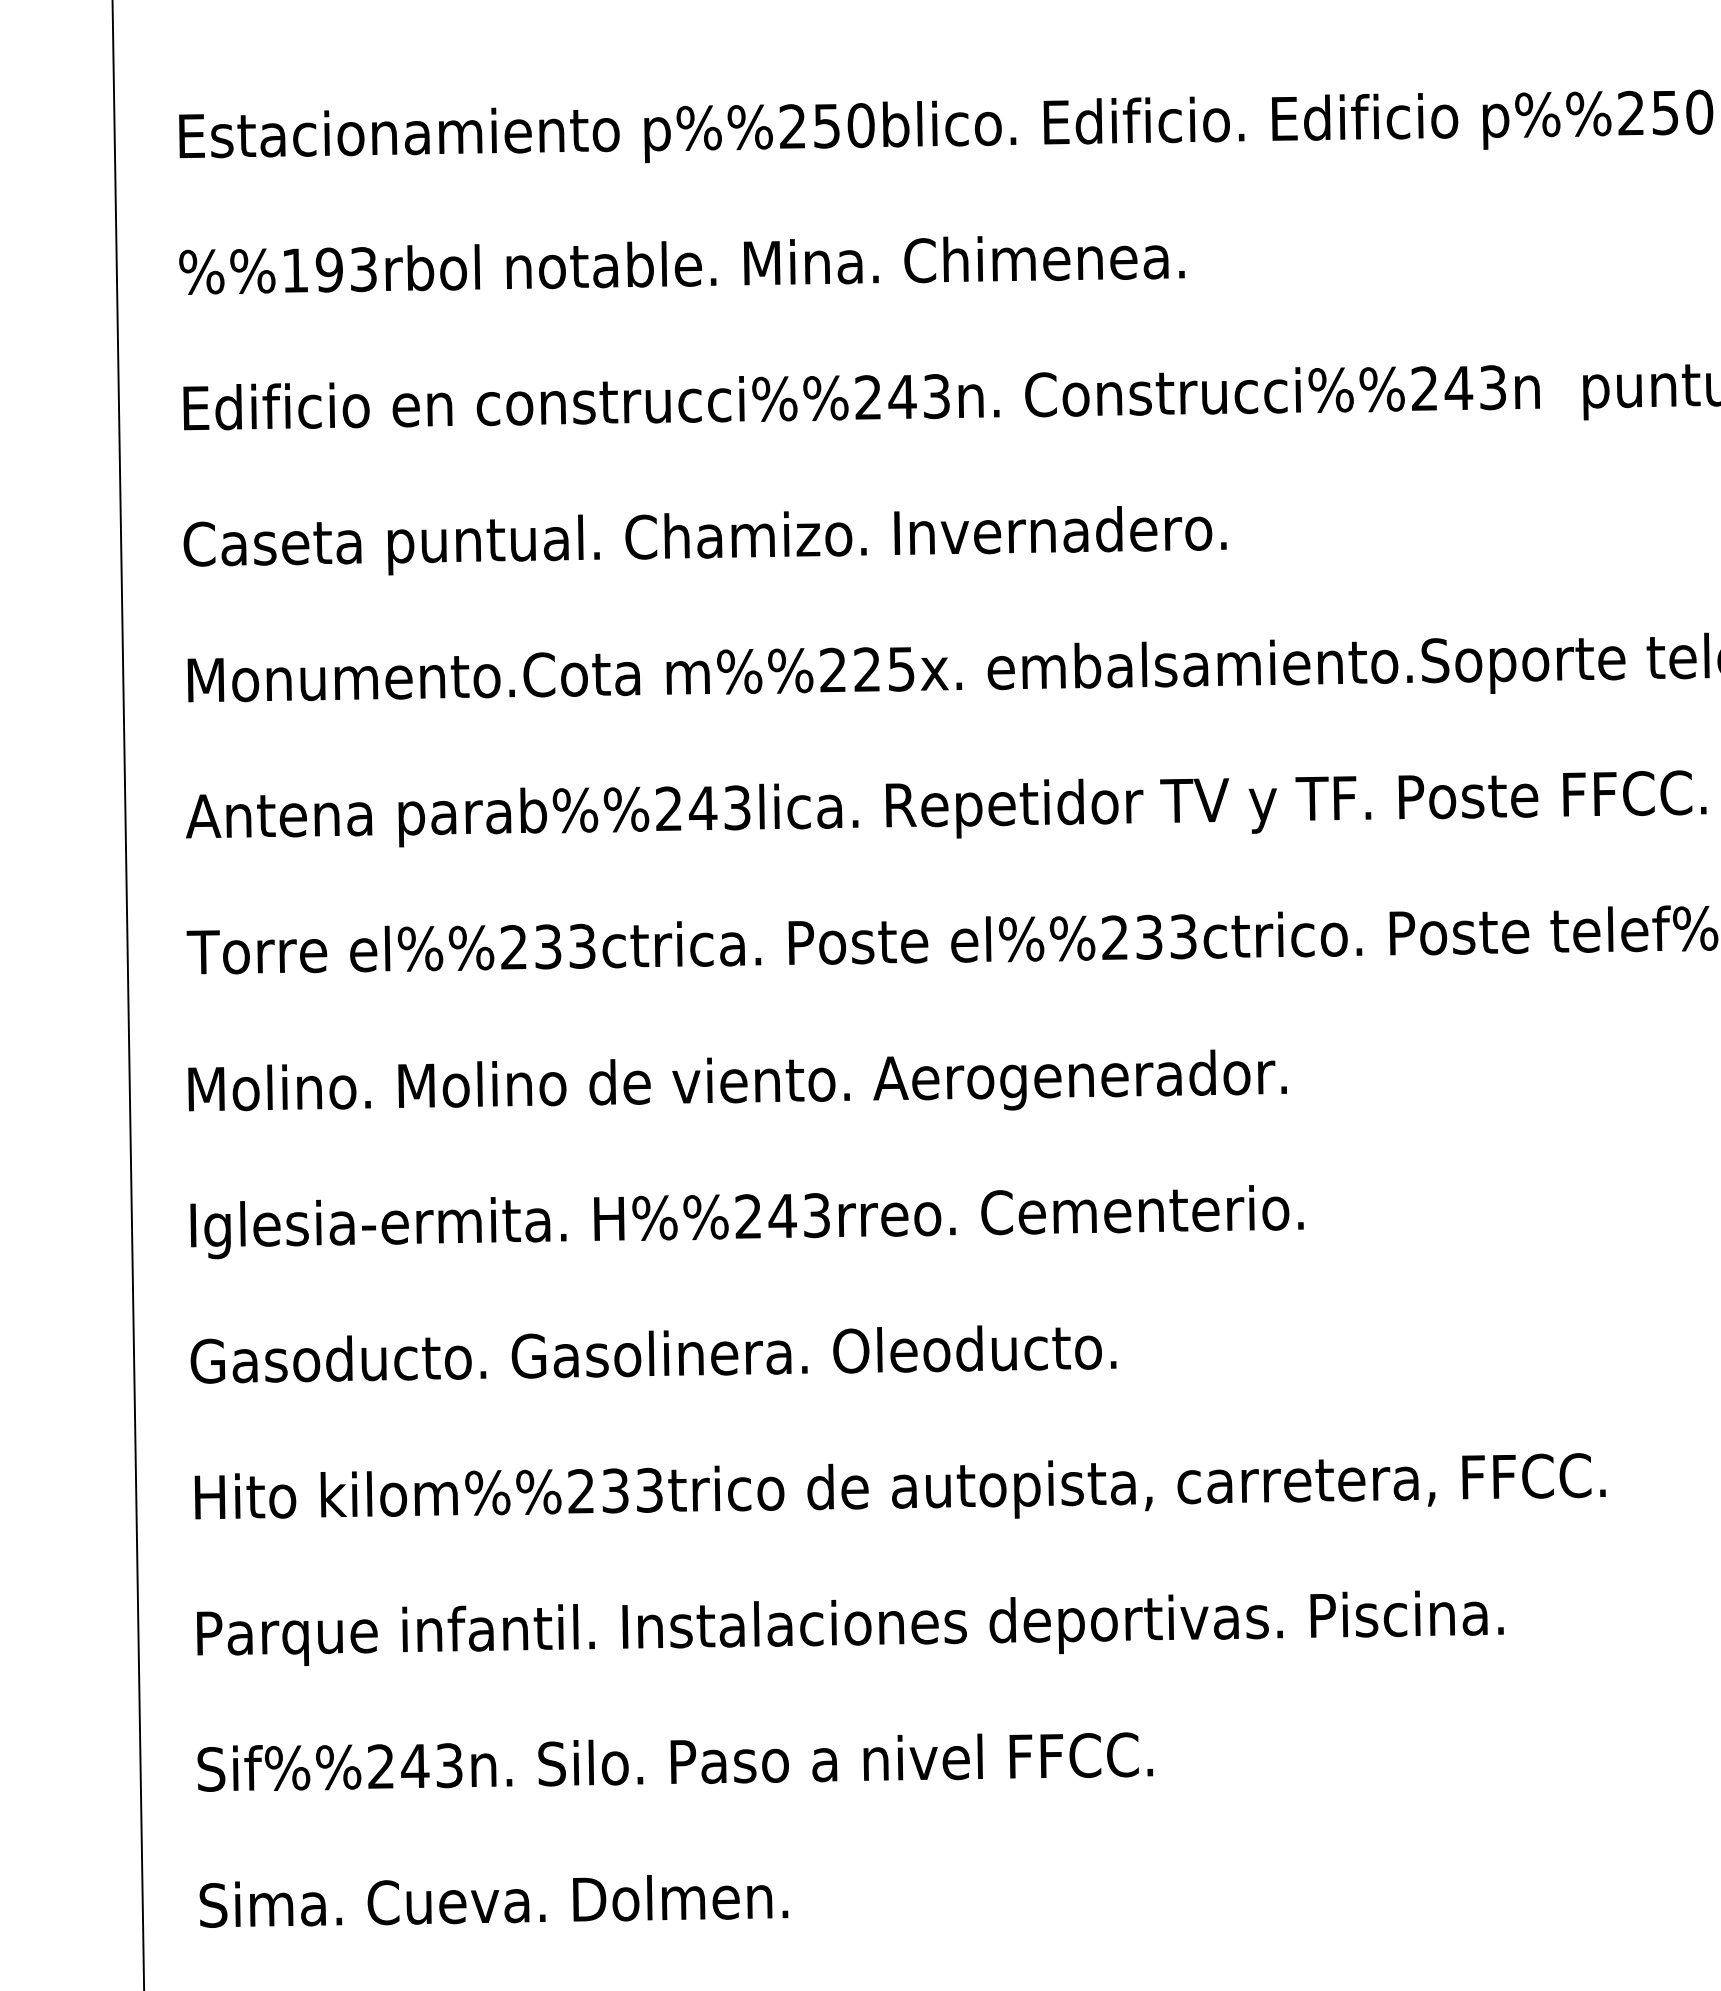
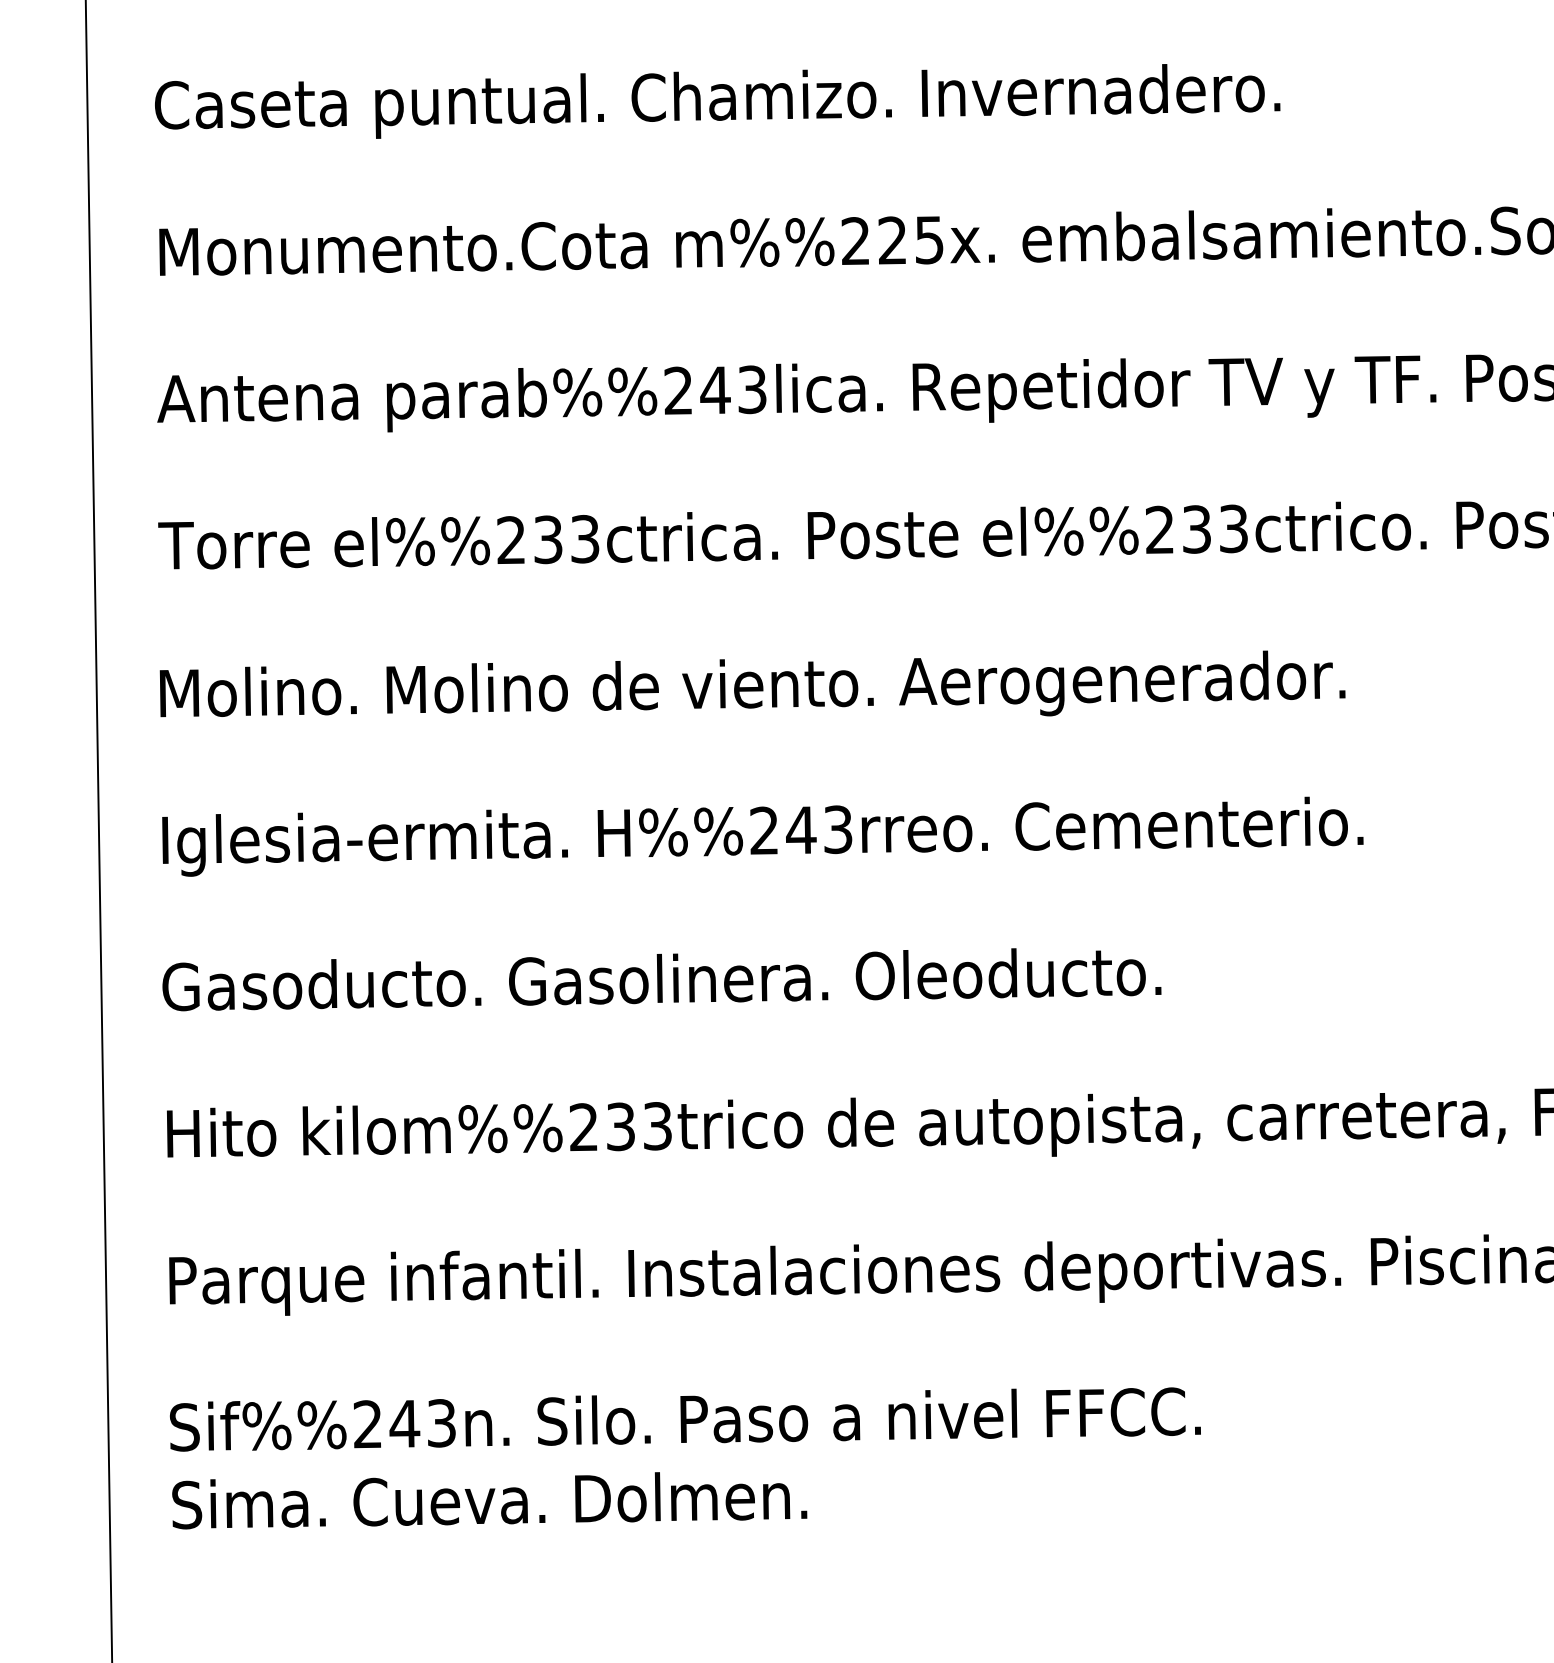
text: (493, 1901) -> (489, 1500), moved

